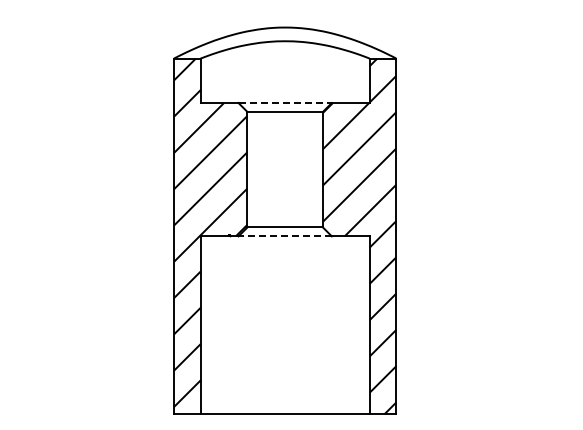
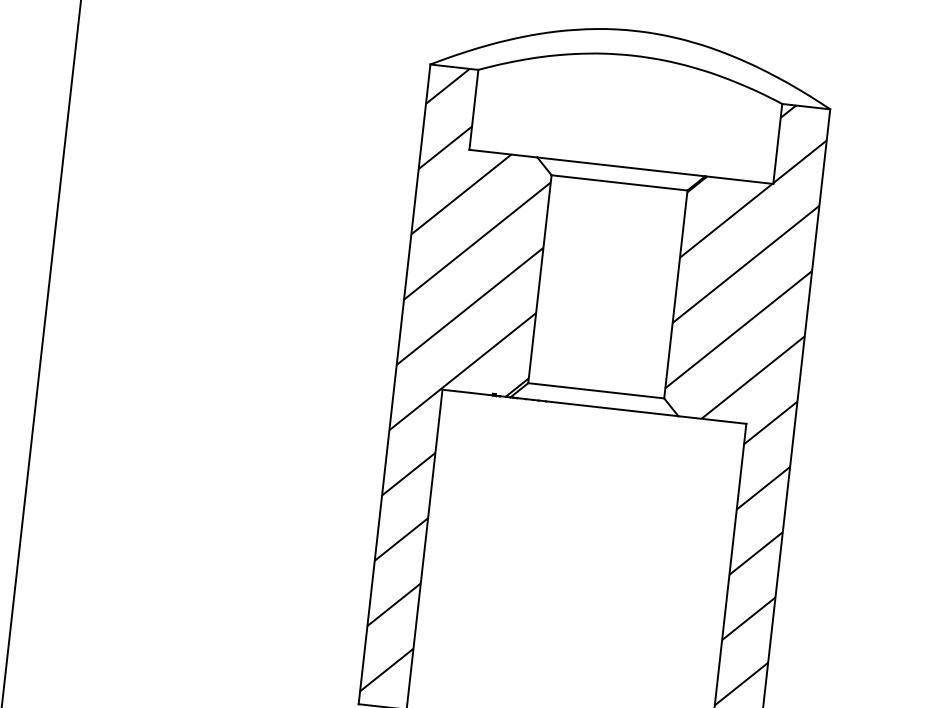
line: (285, 103) -> (621, 167), dashed -> solid
line: (285, 236) -> (594, 407), dashed -> solid

